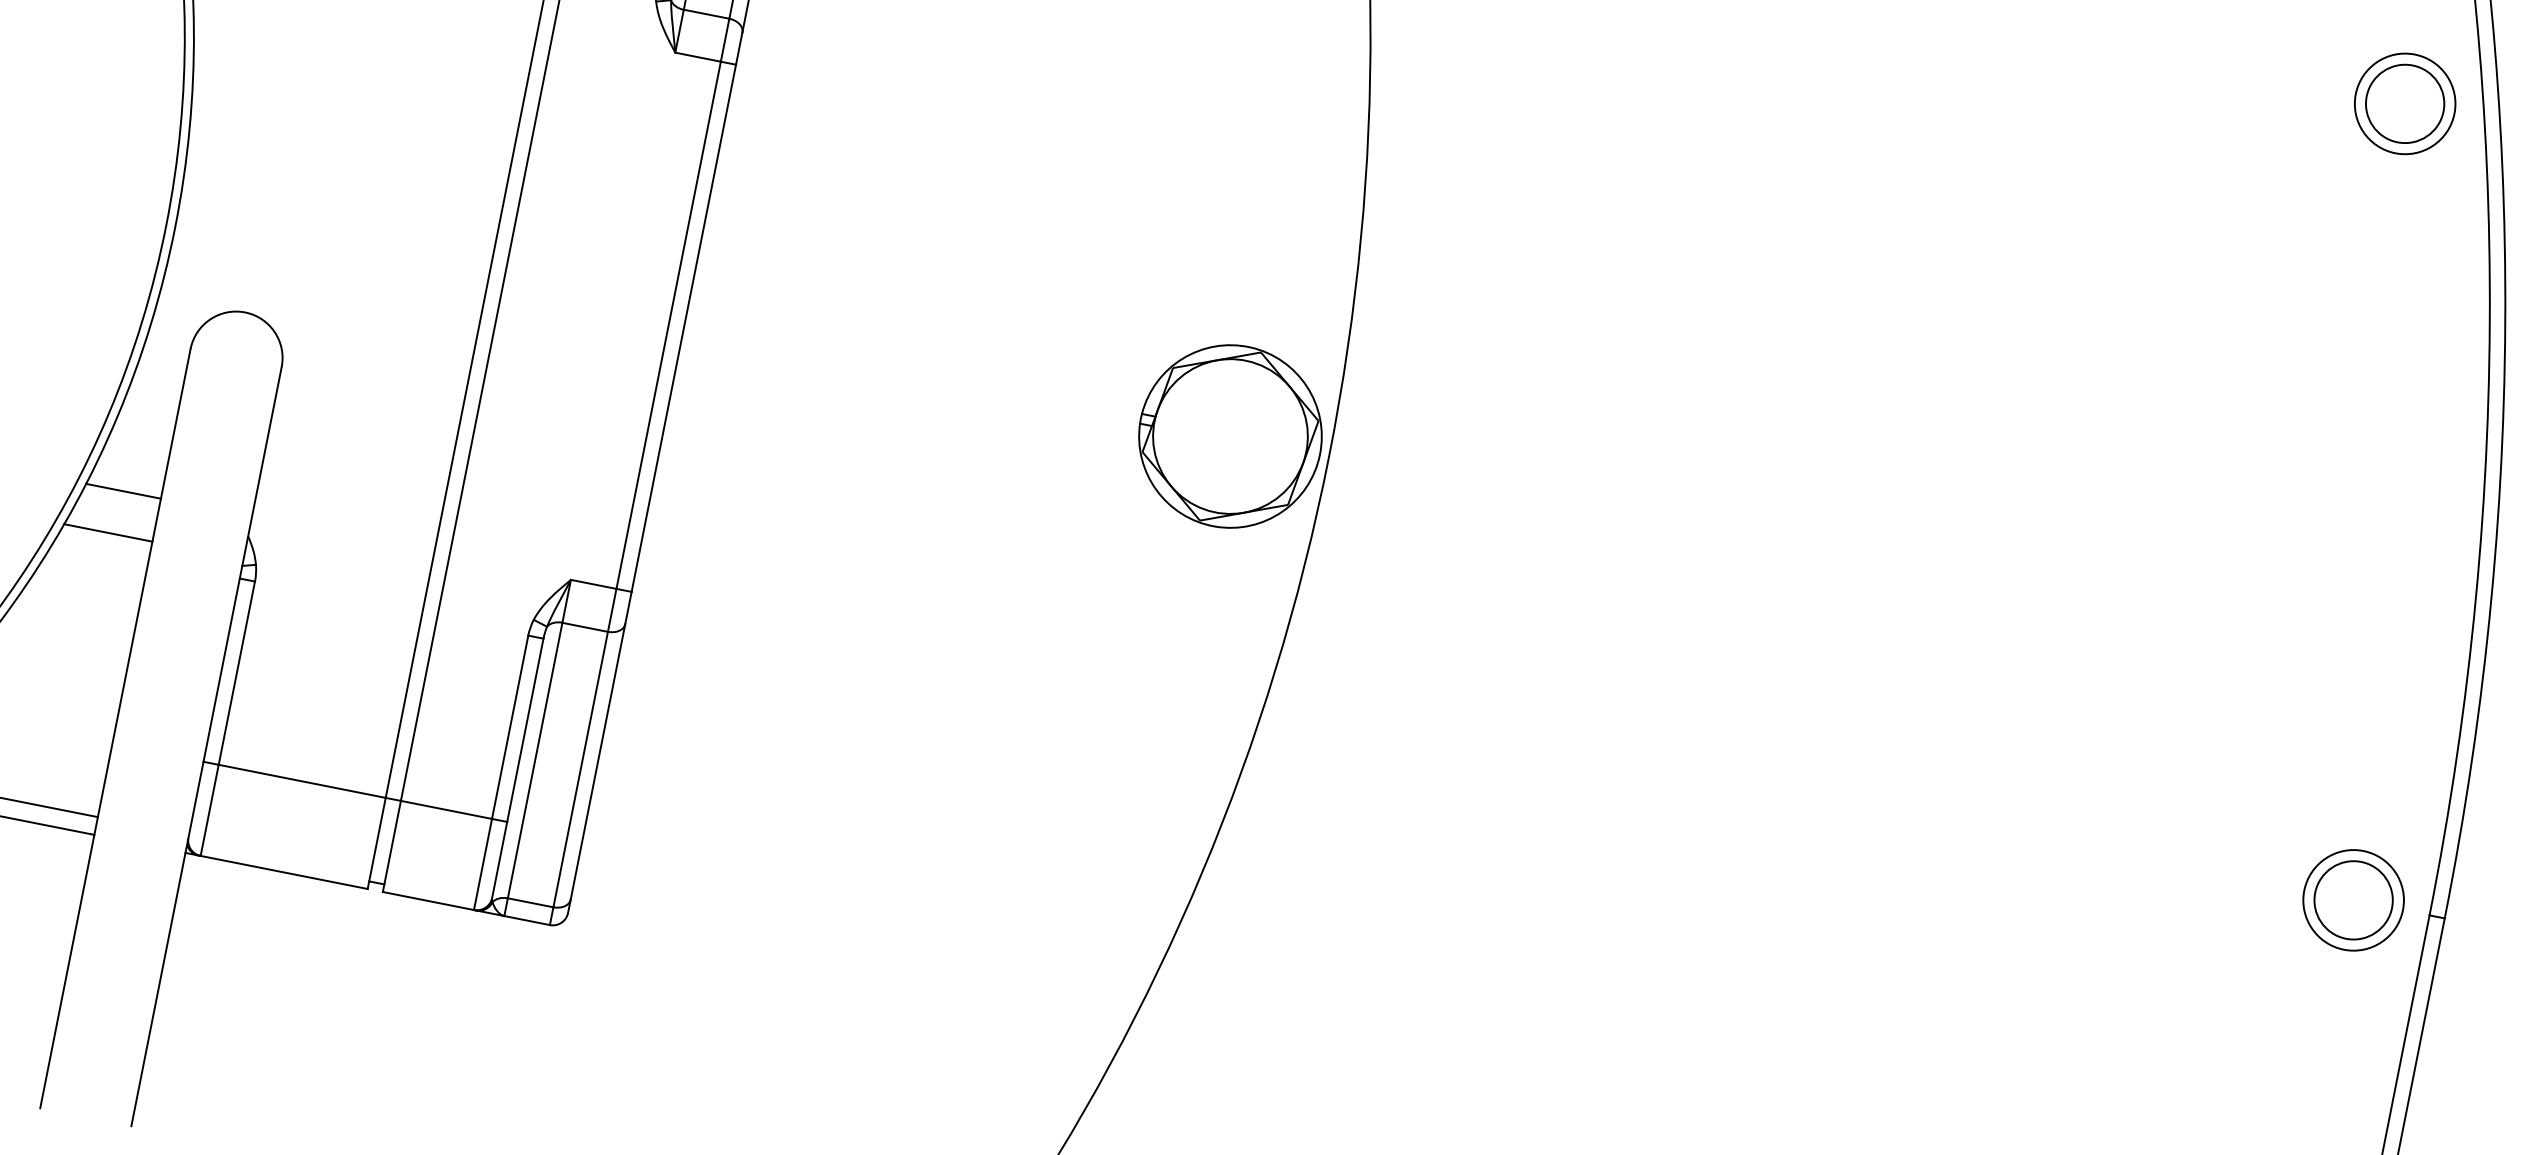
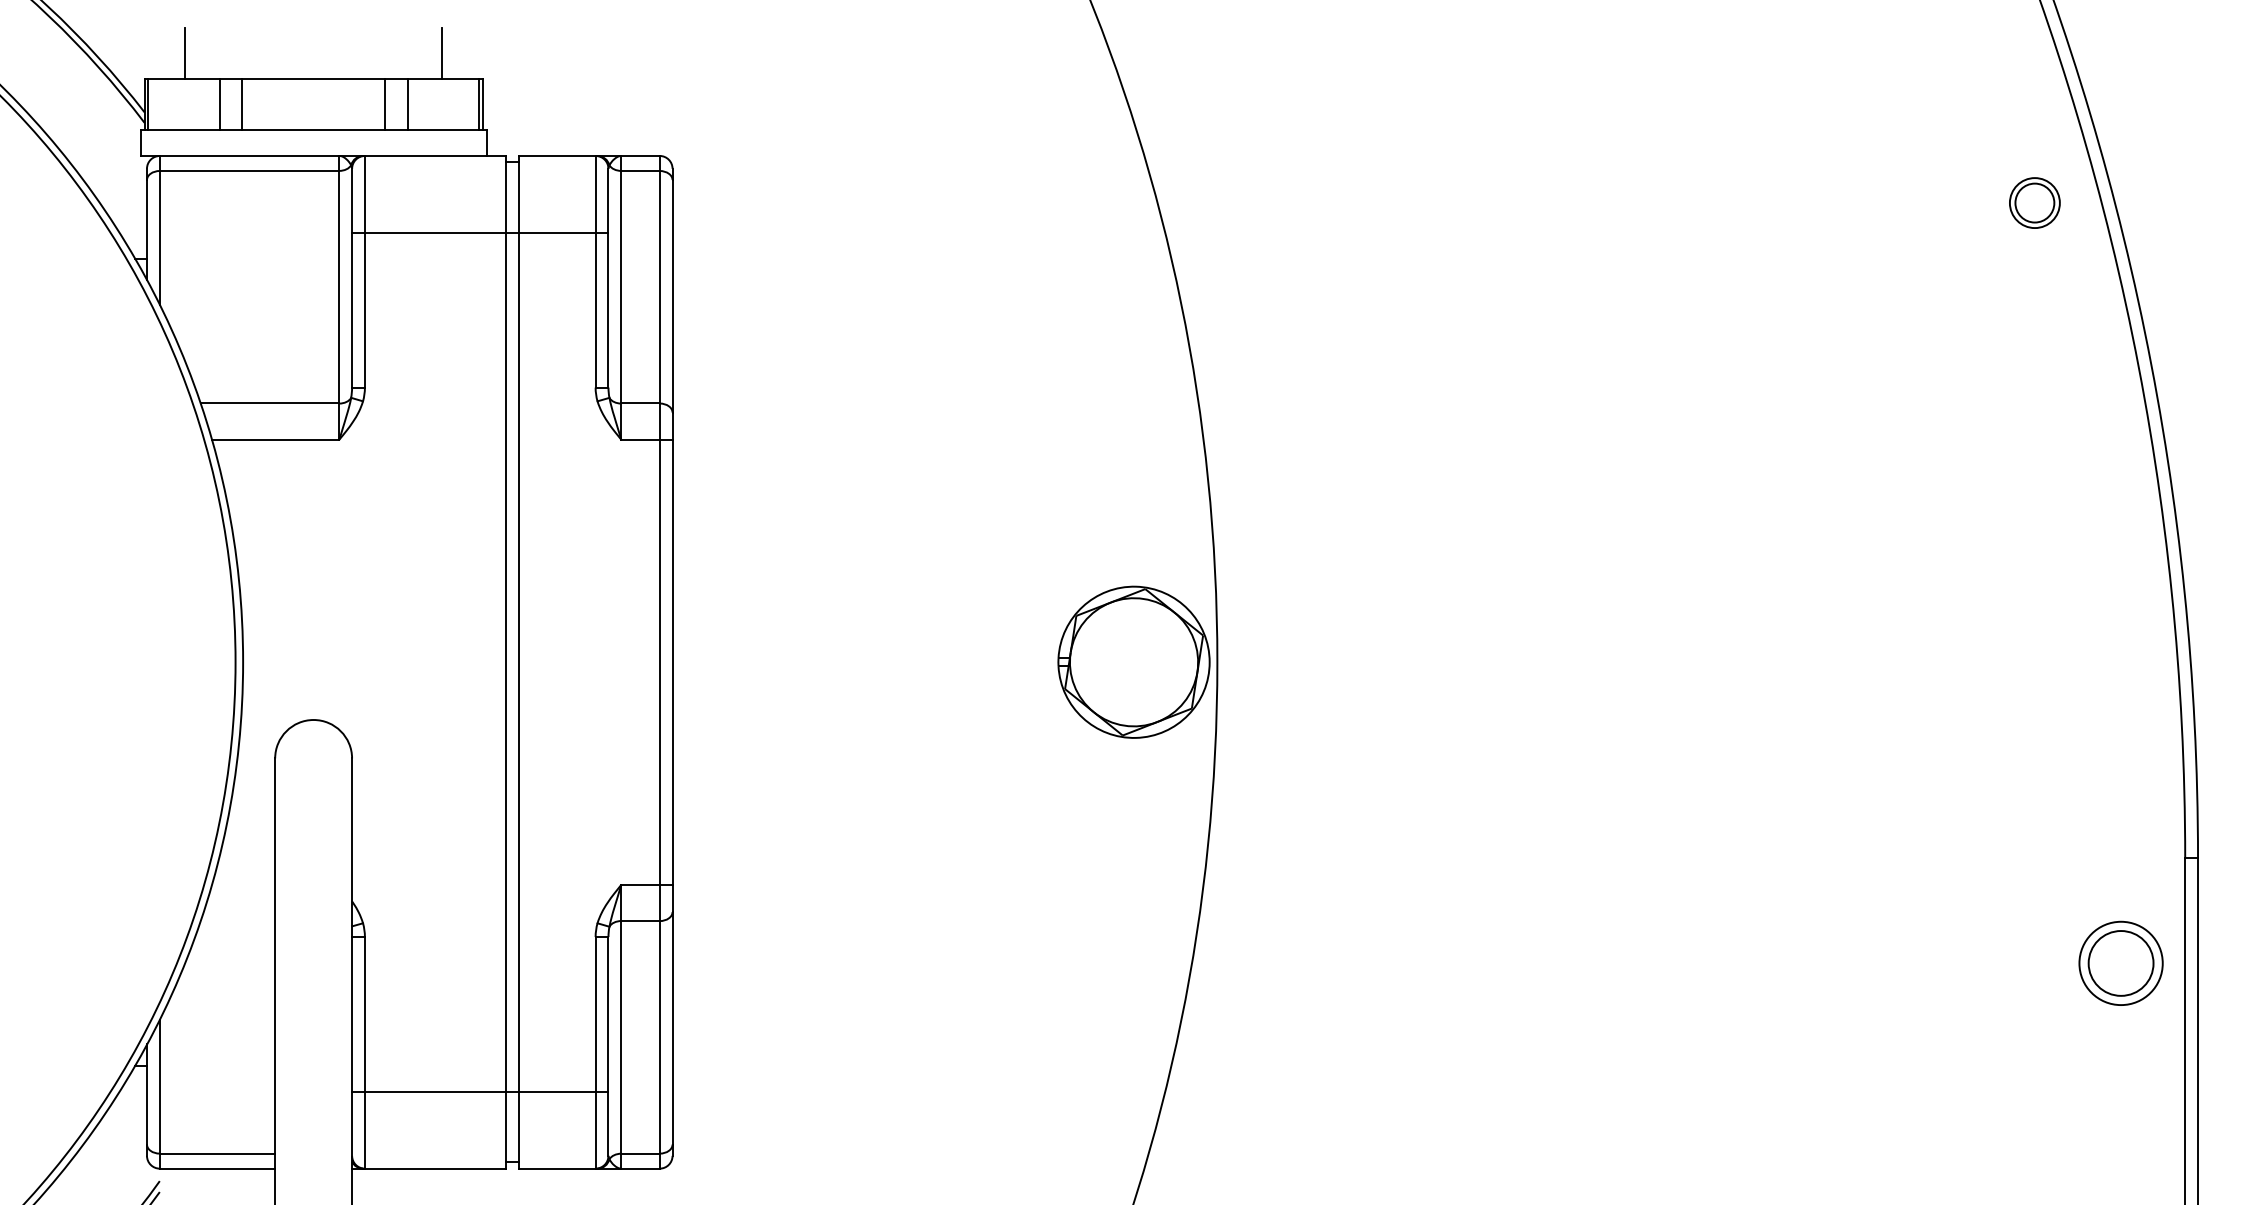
part: (2404, 103) -> (2034, 202), size x0.6
line: (123, 490) -> (243, 884), removed
line: (107, 533) -> (237, 921), removed
part: (2353, 899) -> (2120, 962), moved

